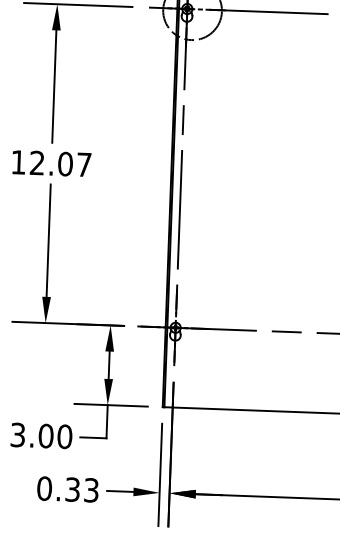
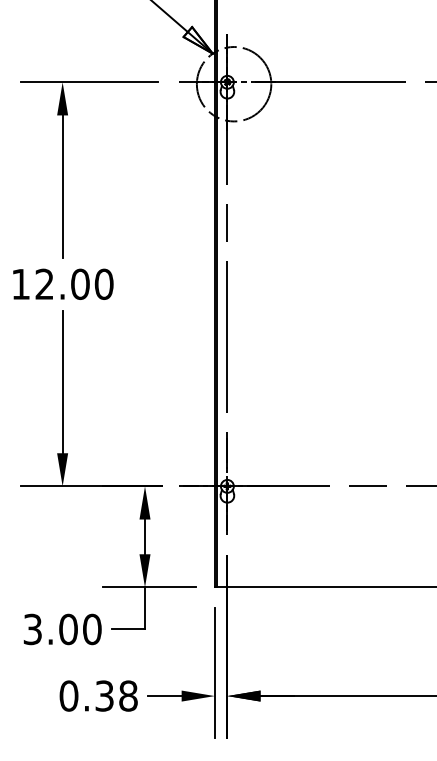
text: (83, 164) -> (103, 283), 12.07 -> 12.00
text: (91, 489) -> (128, 695), 0.33 -> 0.38

